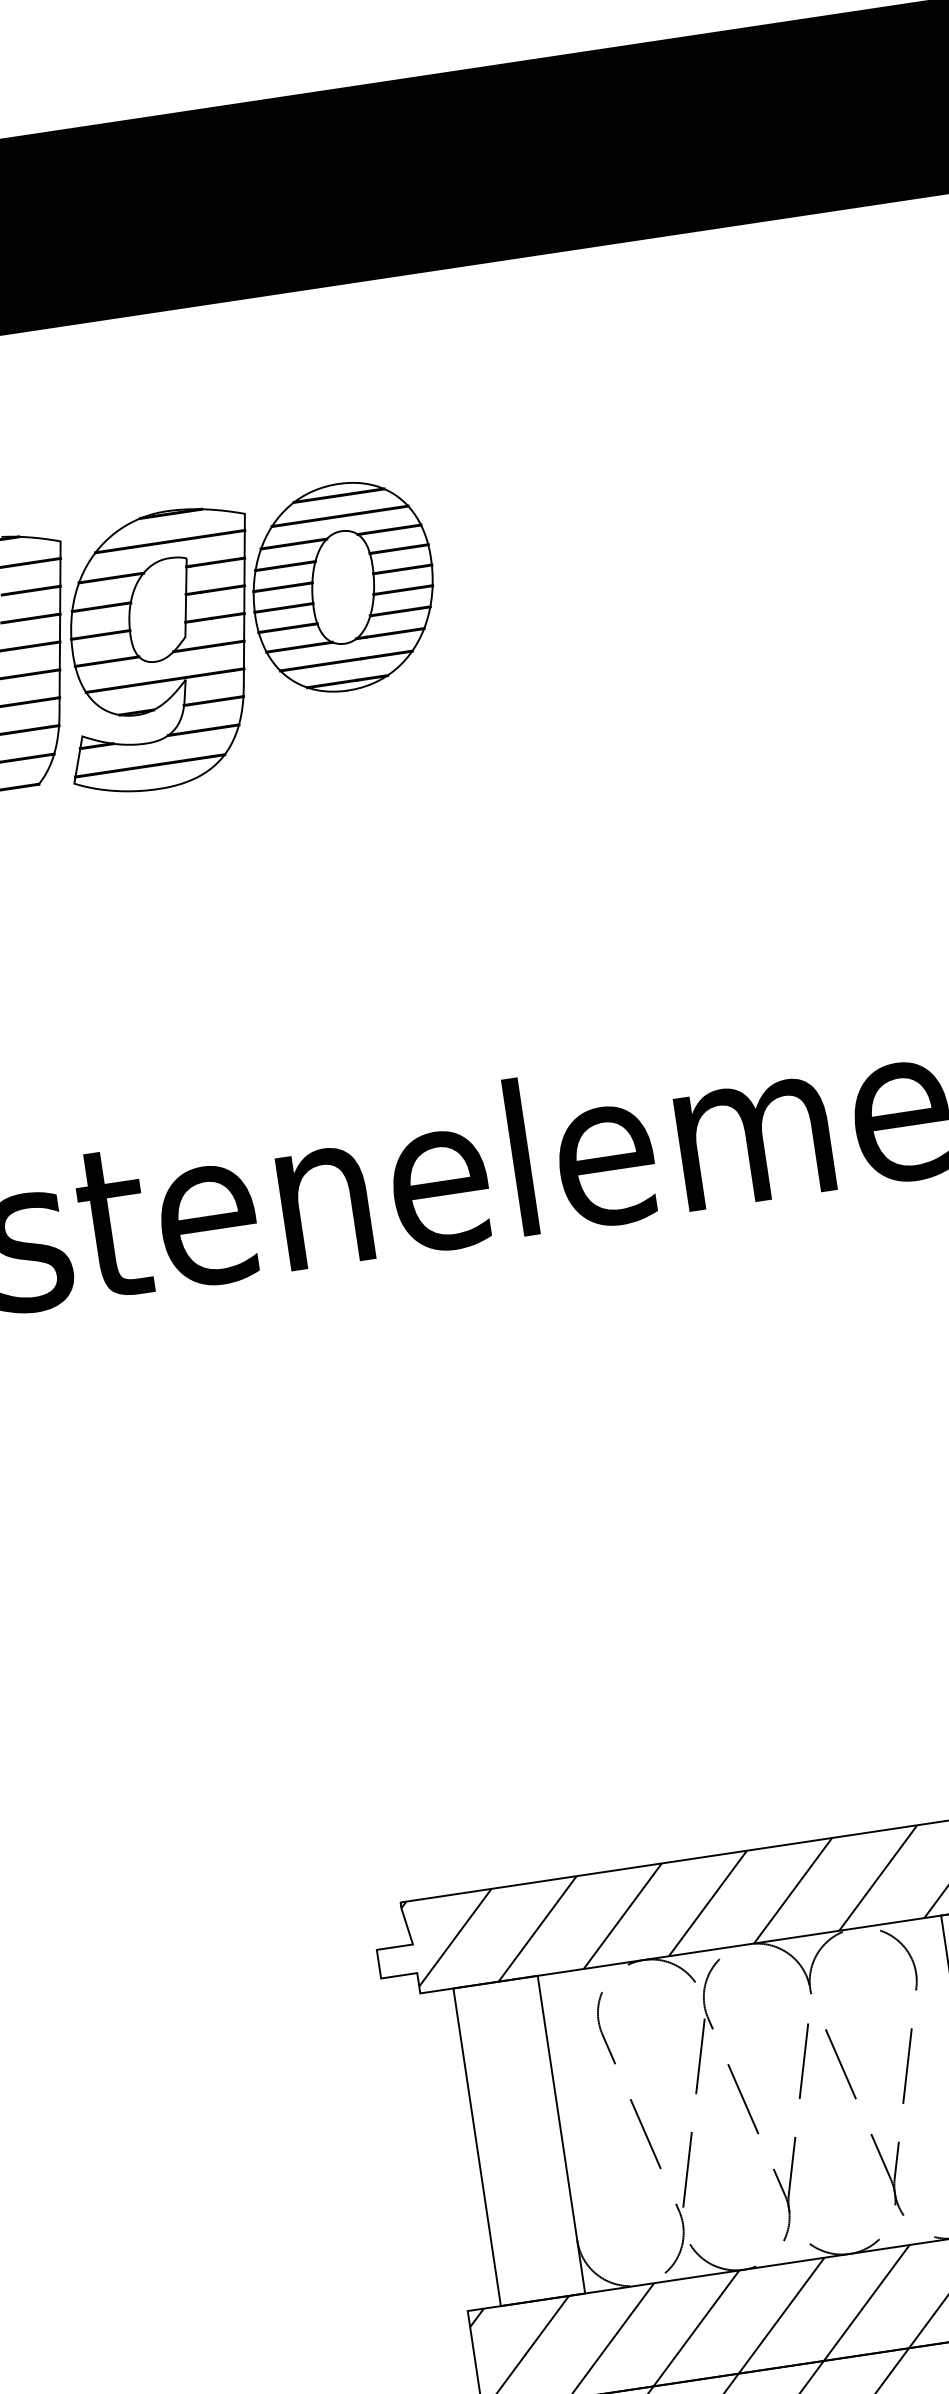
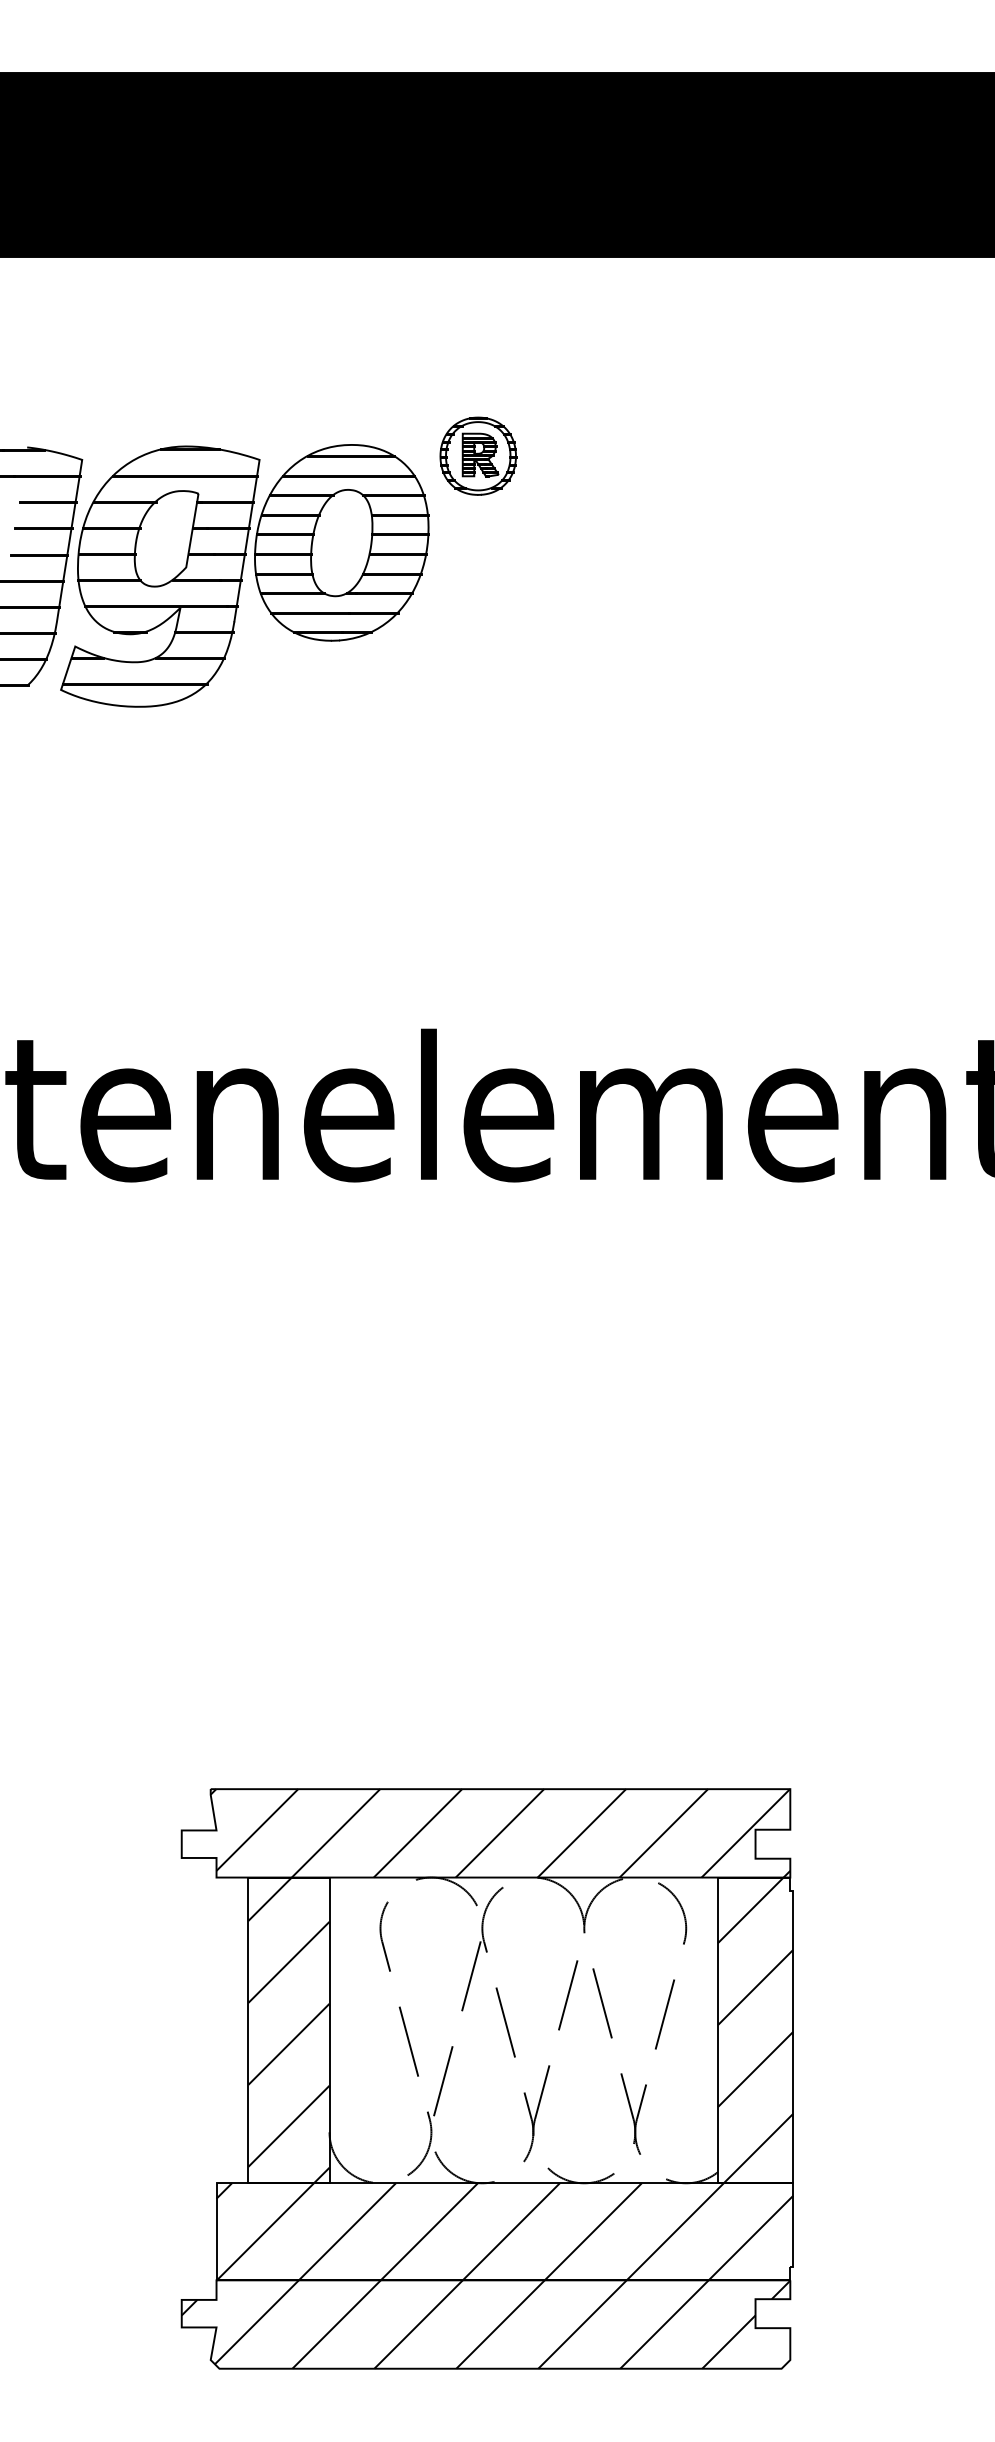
part: (471, 475) -> (478, 455), added
hatch: (518, 2141) -> (288, 2030), added

